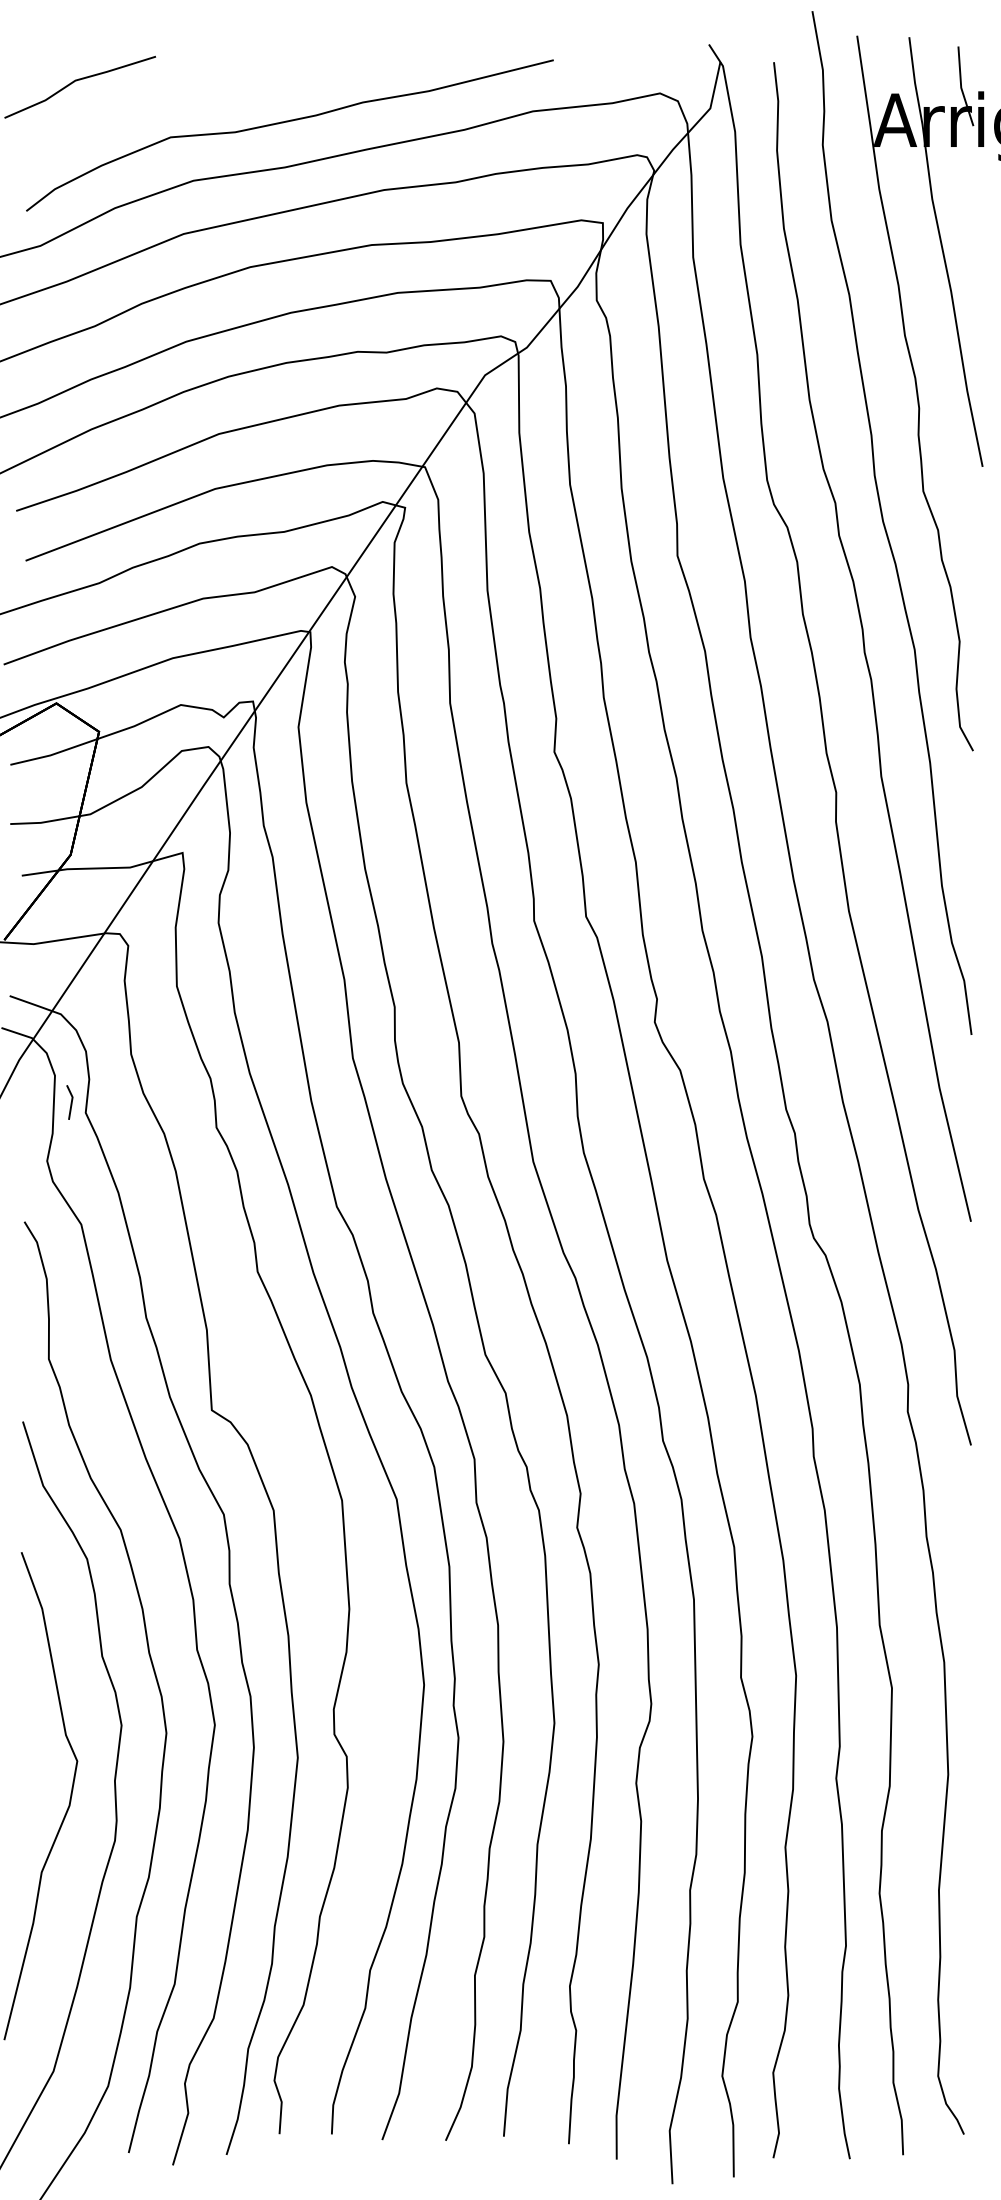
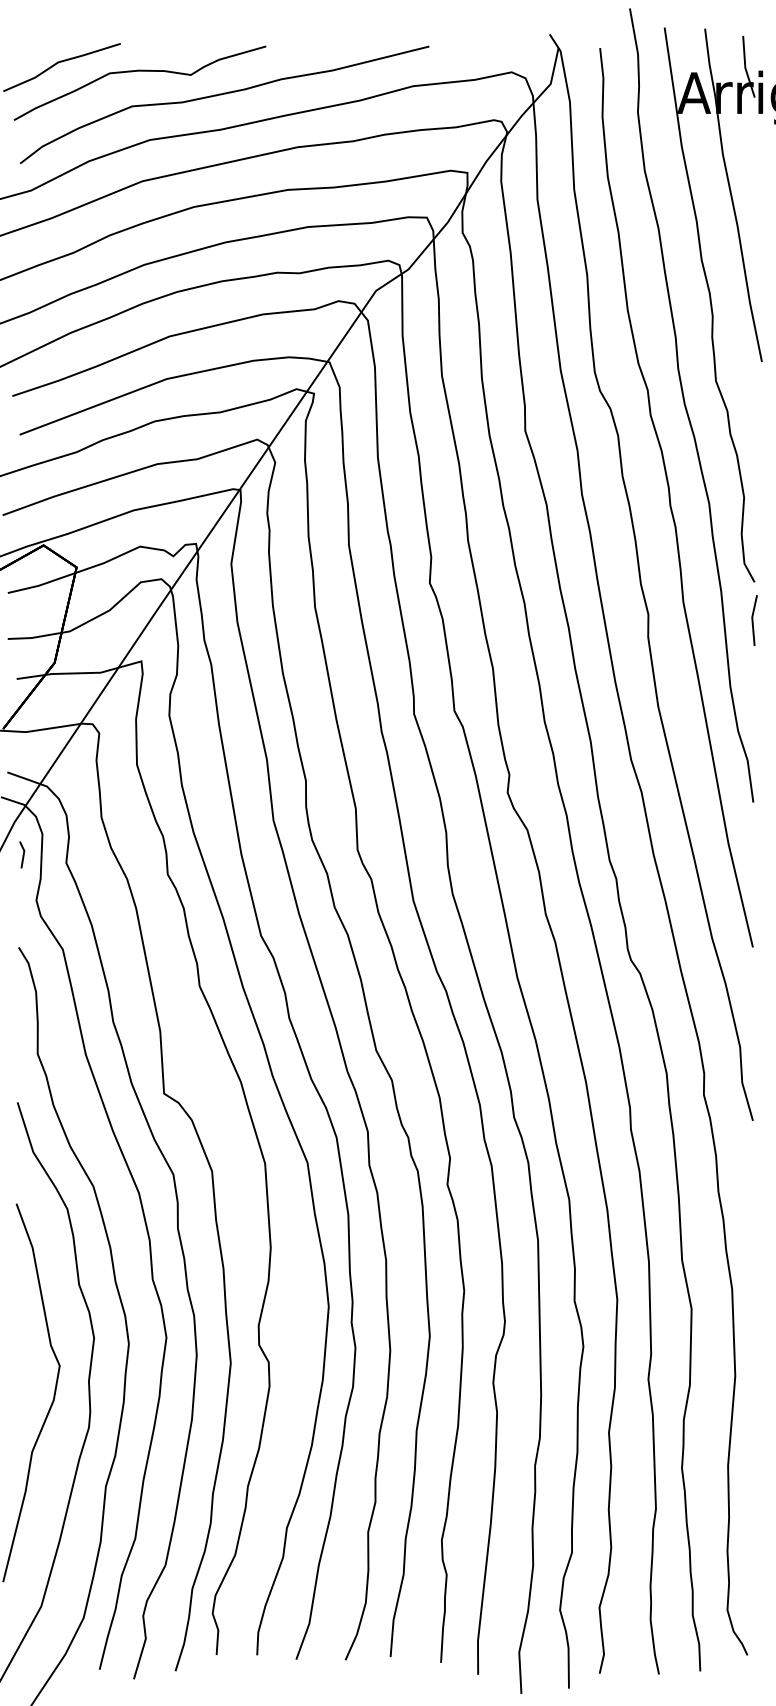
curve: (180, 92) -> (139, 71), added
line: (971, 800) -> (753, 620), added
line: (70, 1102) -> (22, 854), moved

